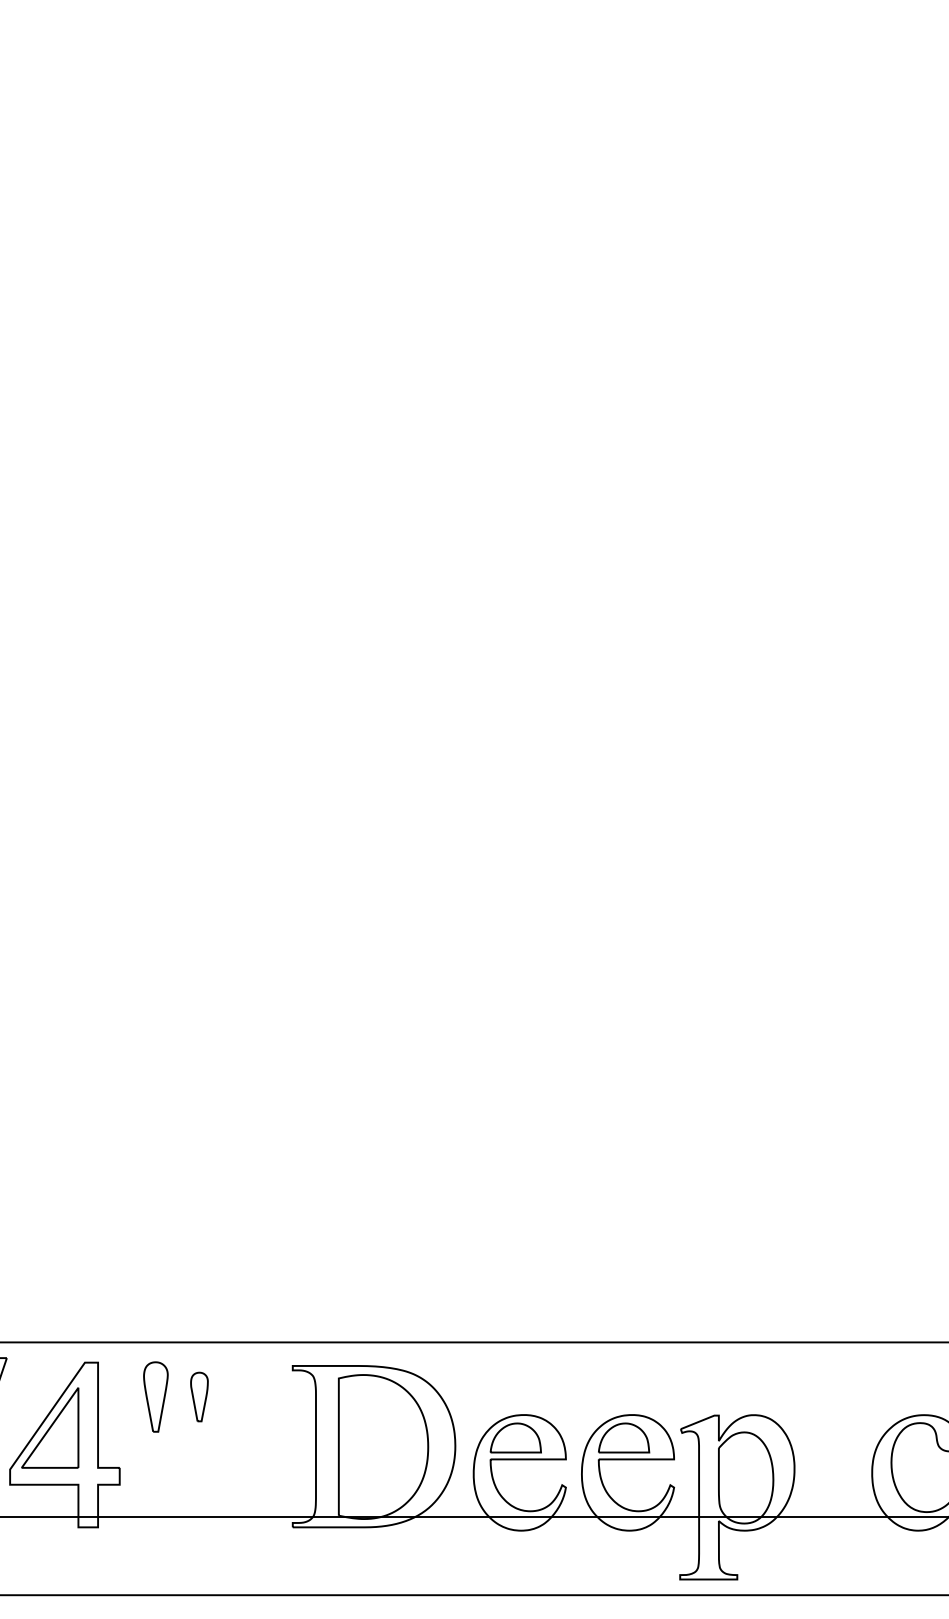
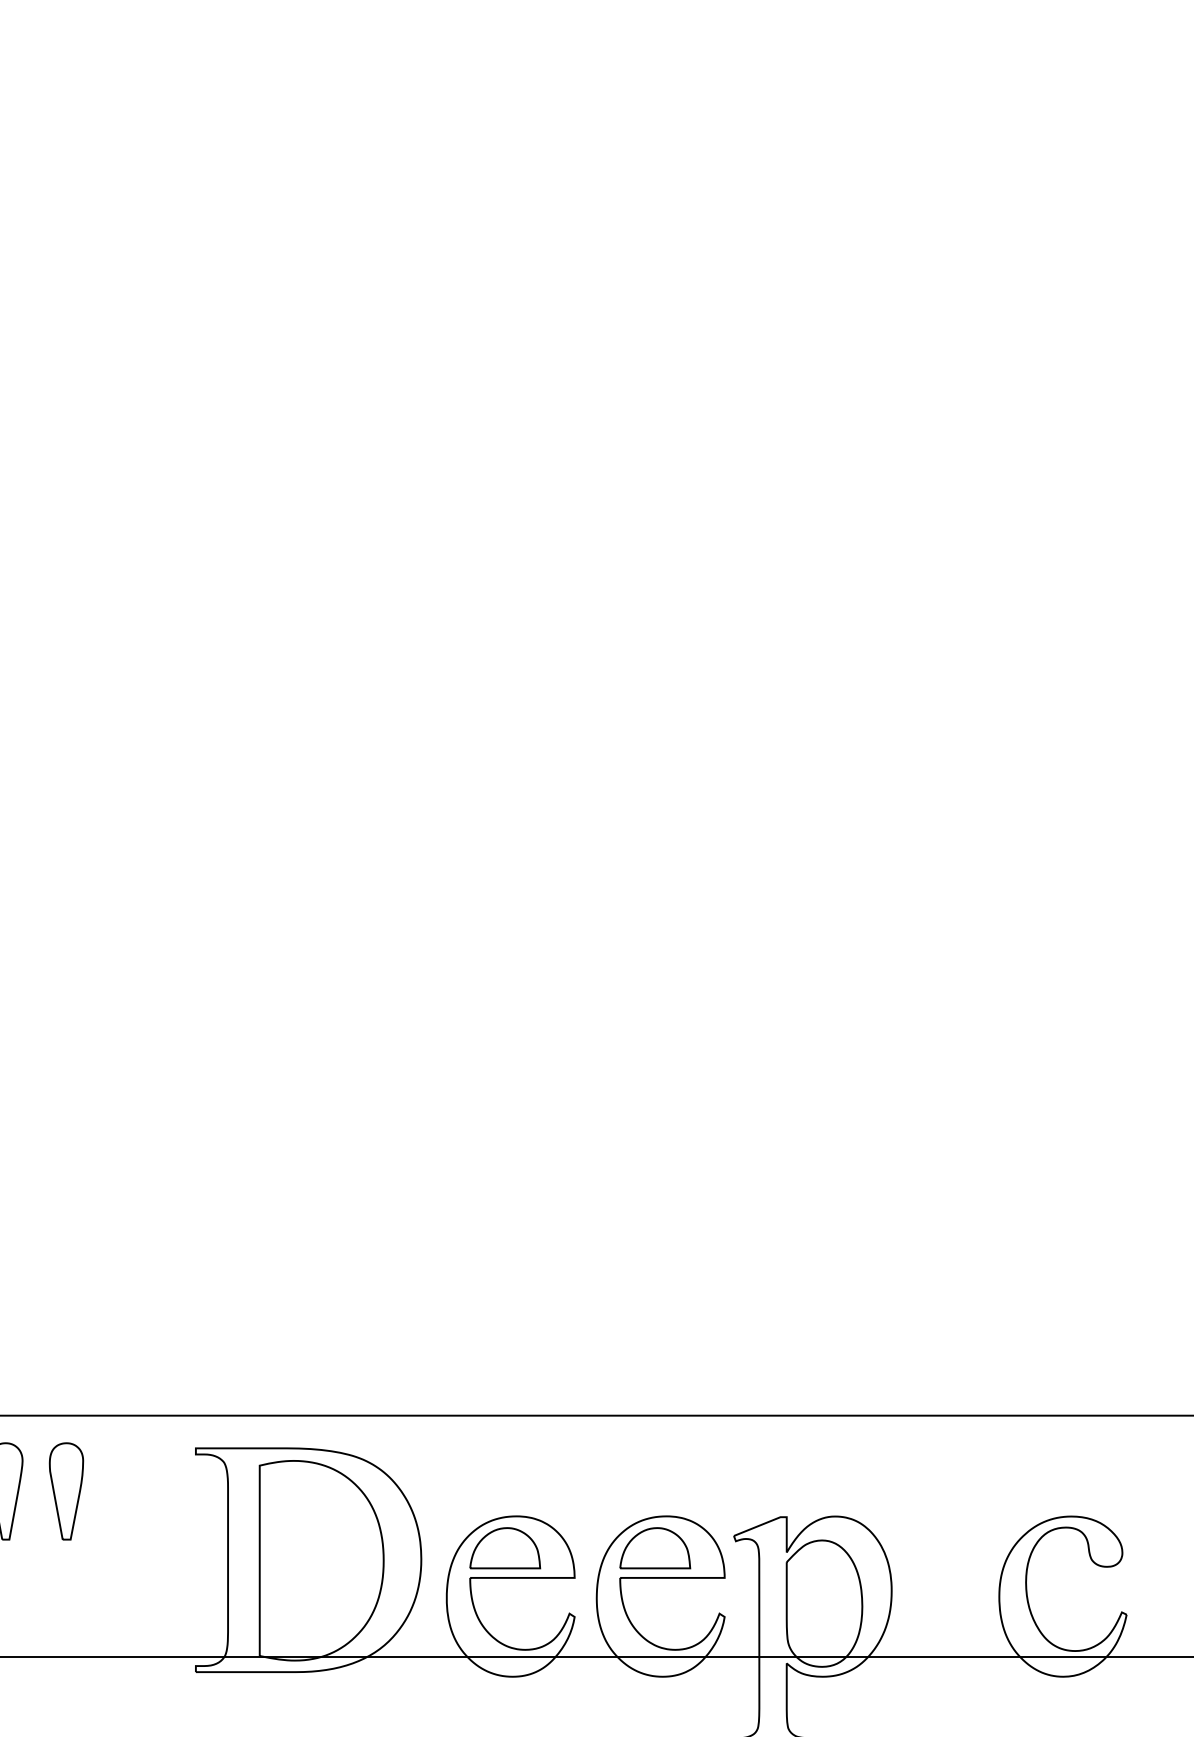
part: (199, 1396) -> (66, 1490), size x1.43

